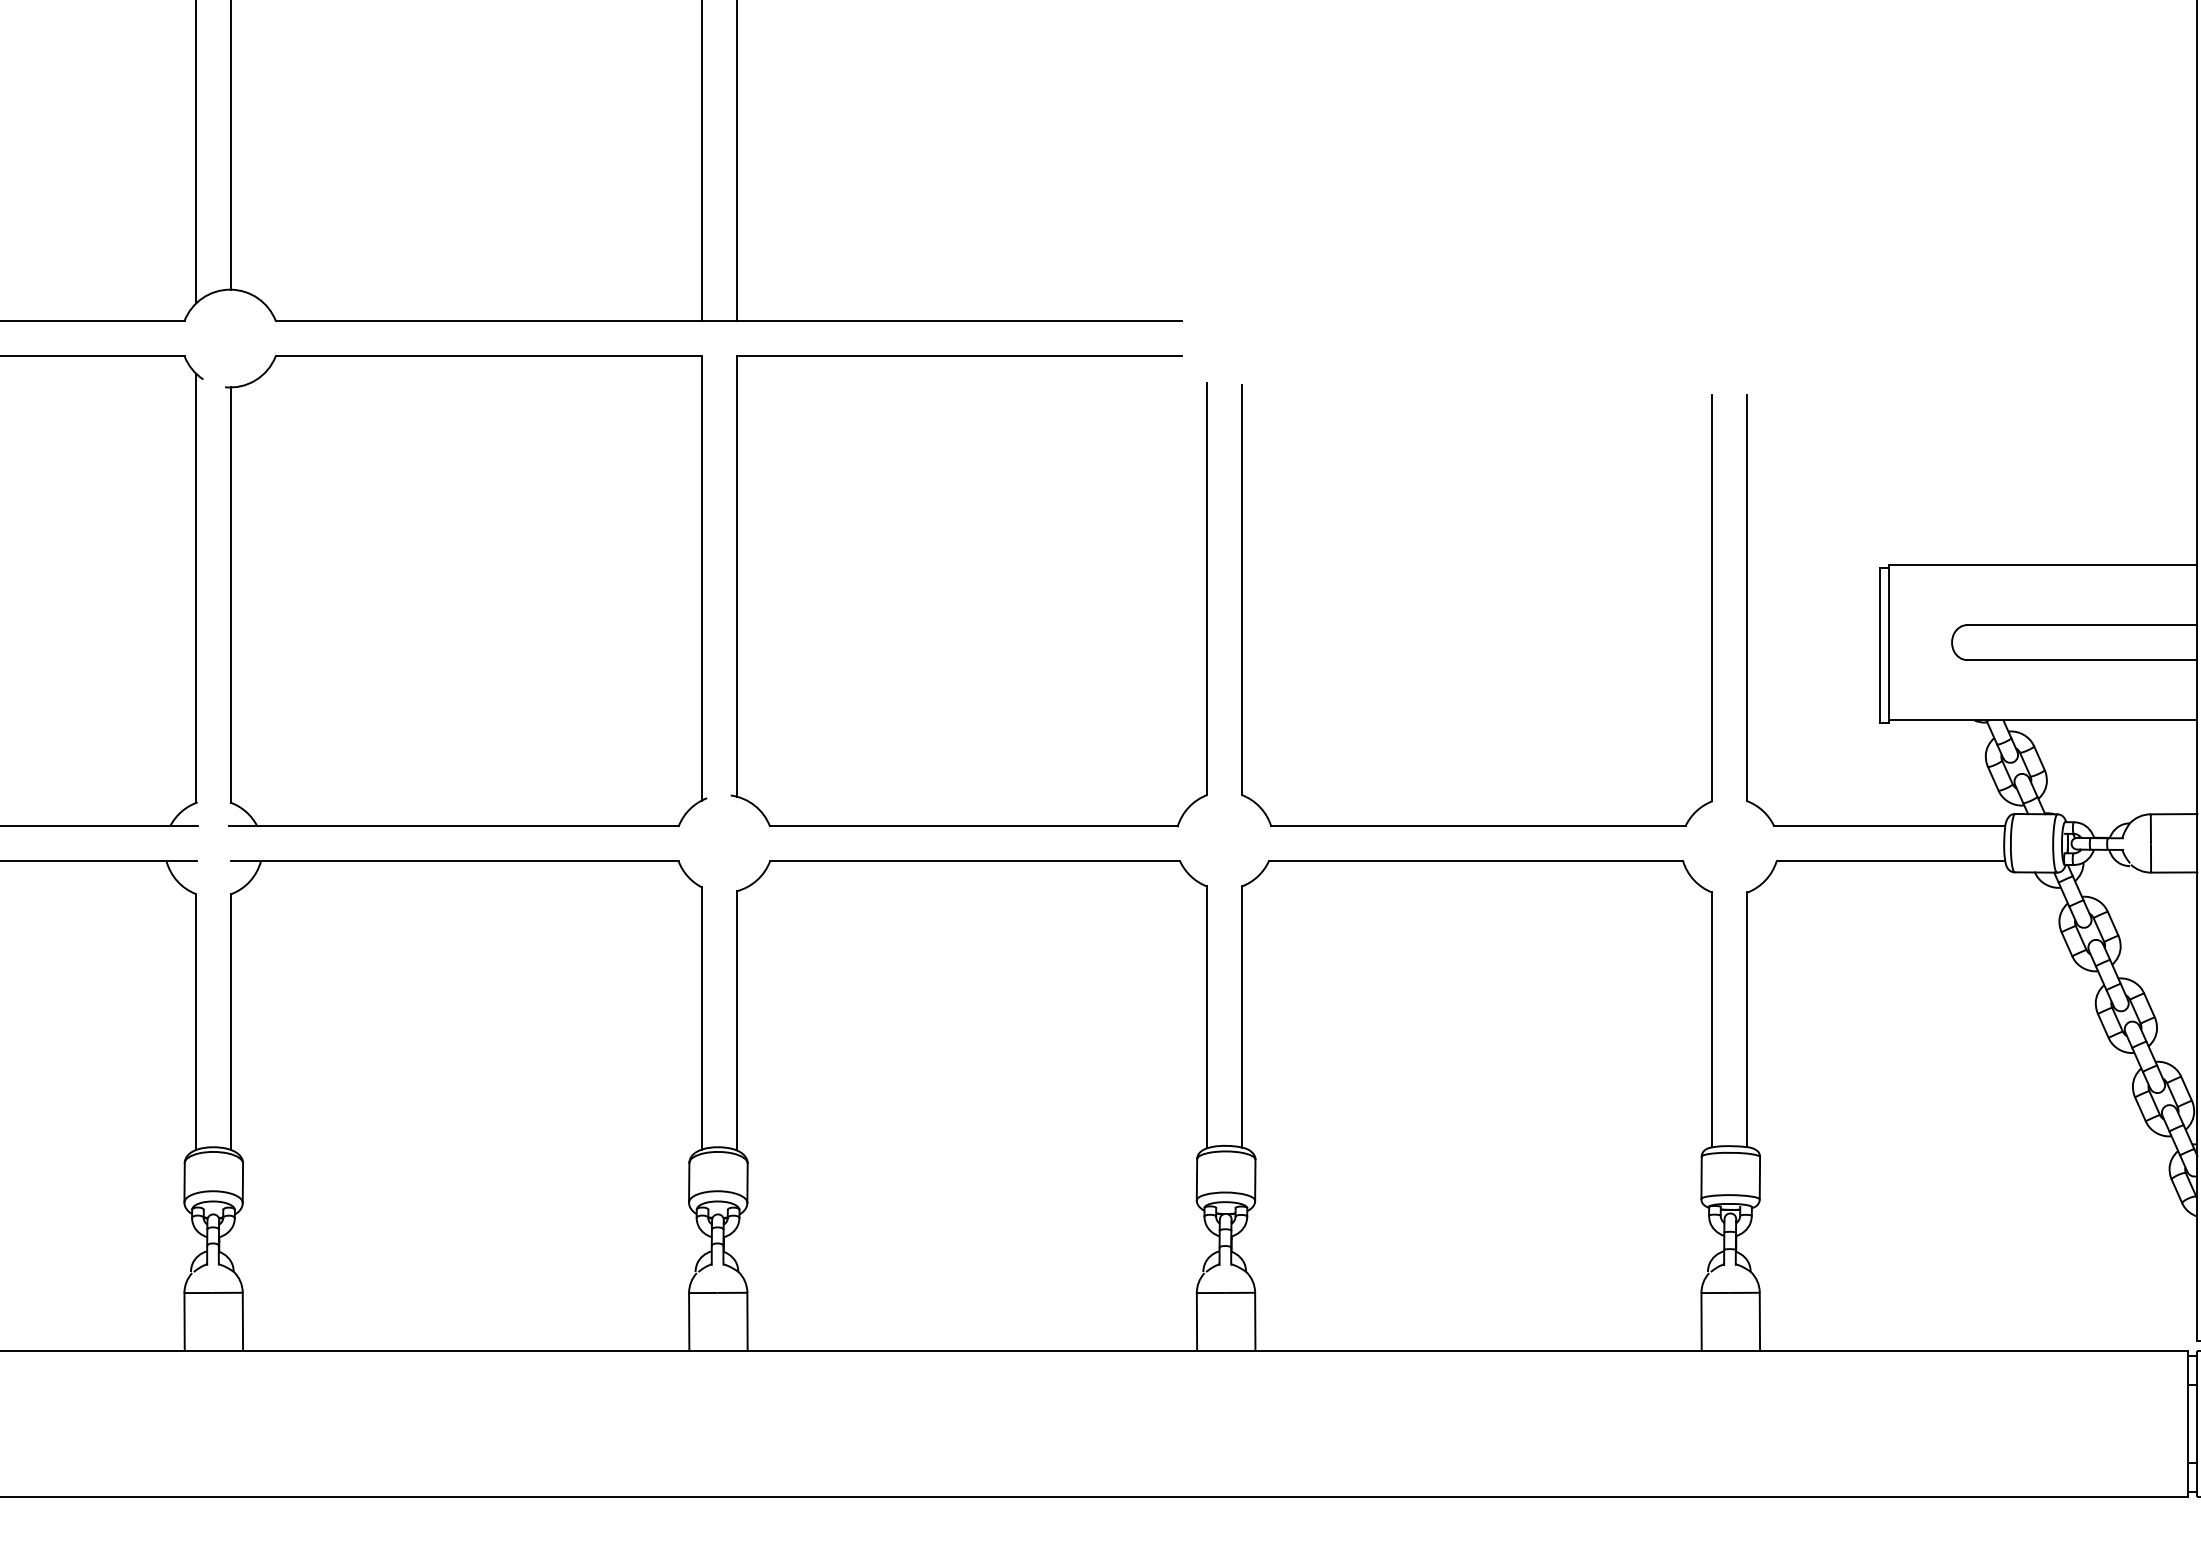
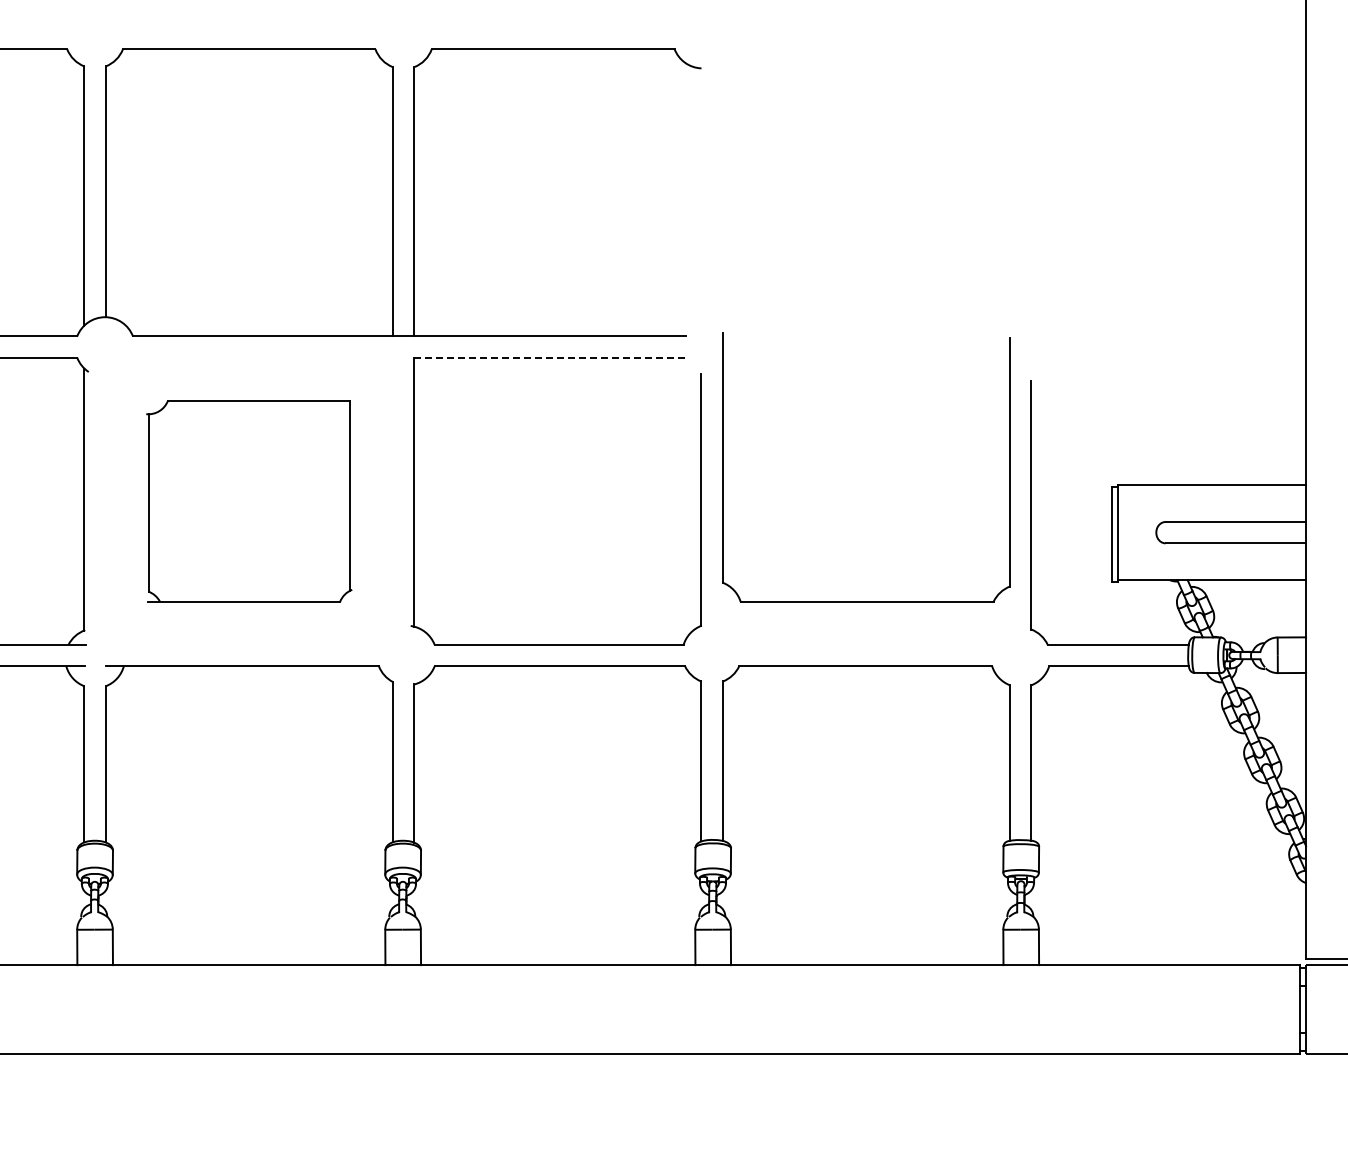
line: (959, 355) -> (550, 357), solid -> dashed
part: (466, 591) -> (249, 501), size x0.7
part: (1477, 825) -> (866, 601), moved

